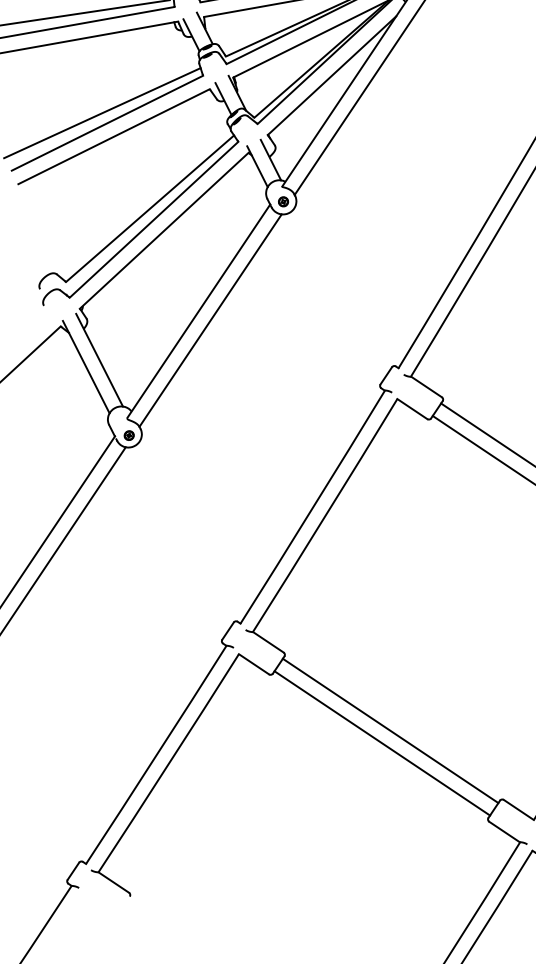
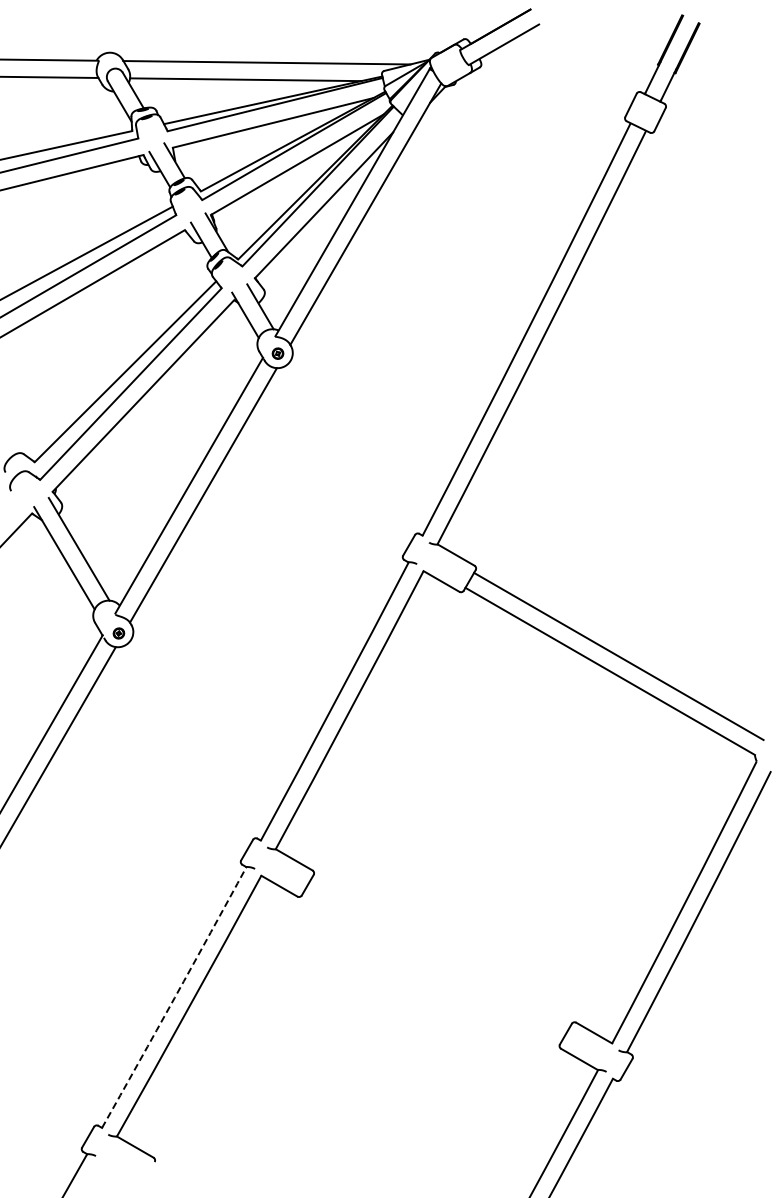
line: (390, 730) -> (441, 951), removed
line: (382, 742) -> (432, 966), removed
arc: (156, 754) -> (174, 997), solid -> dashed

